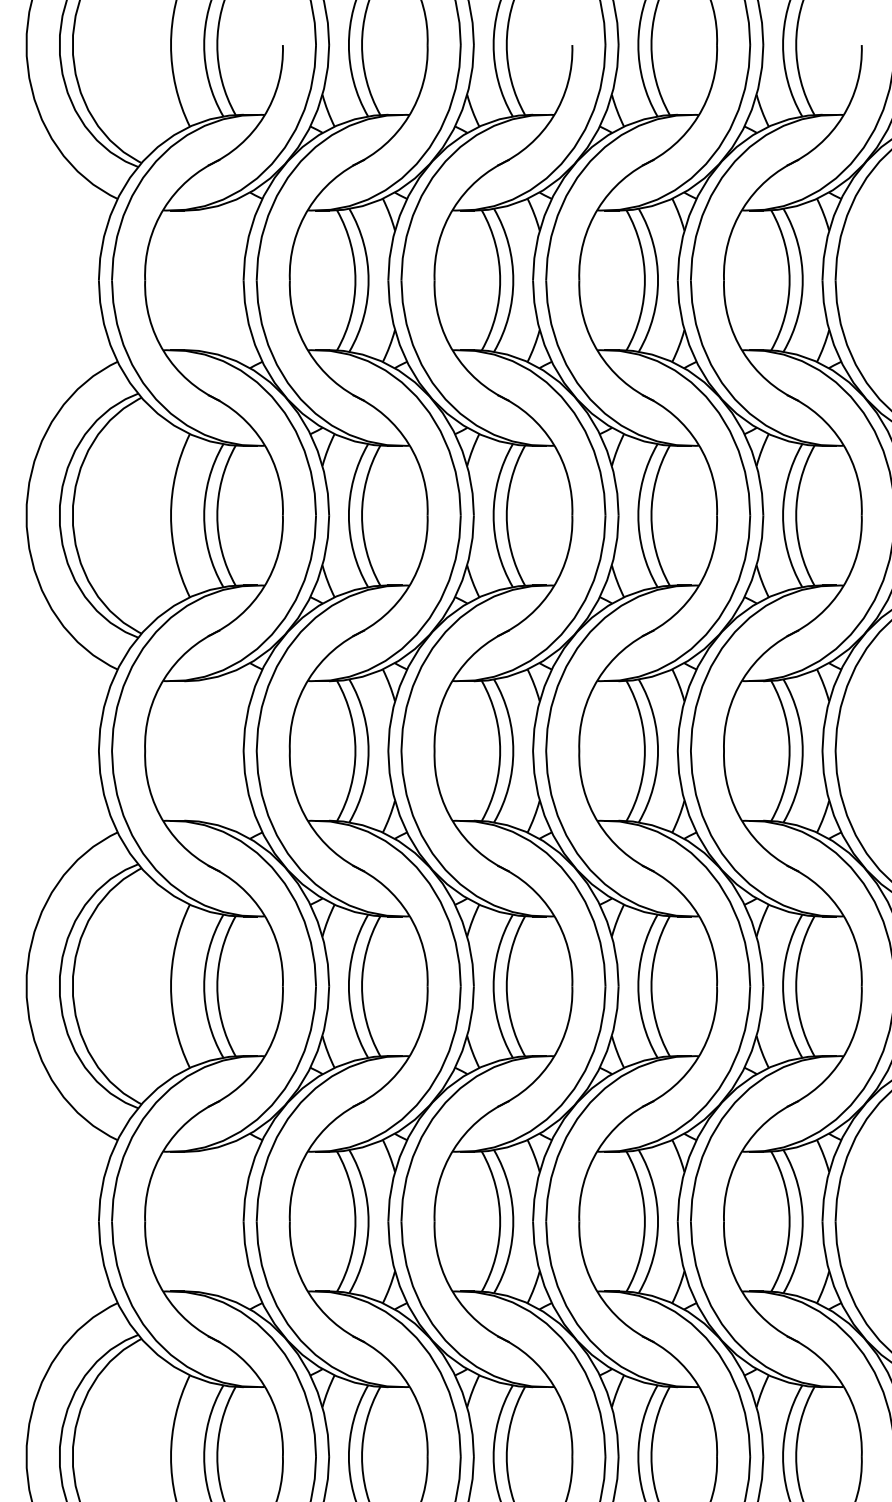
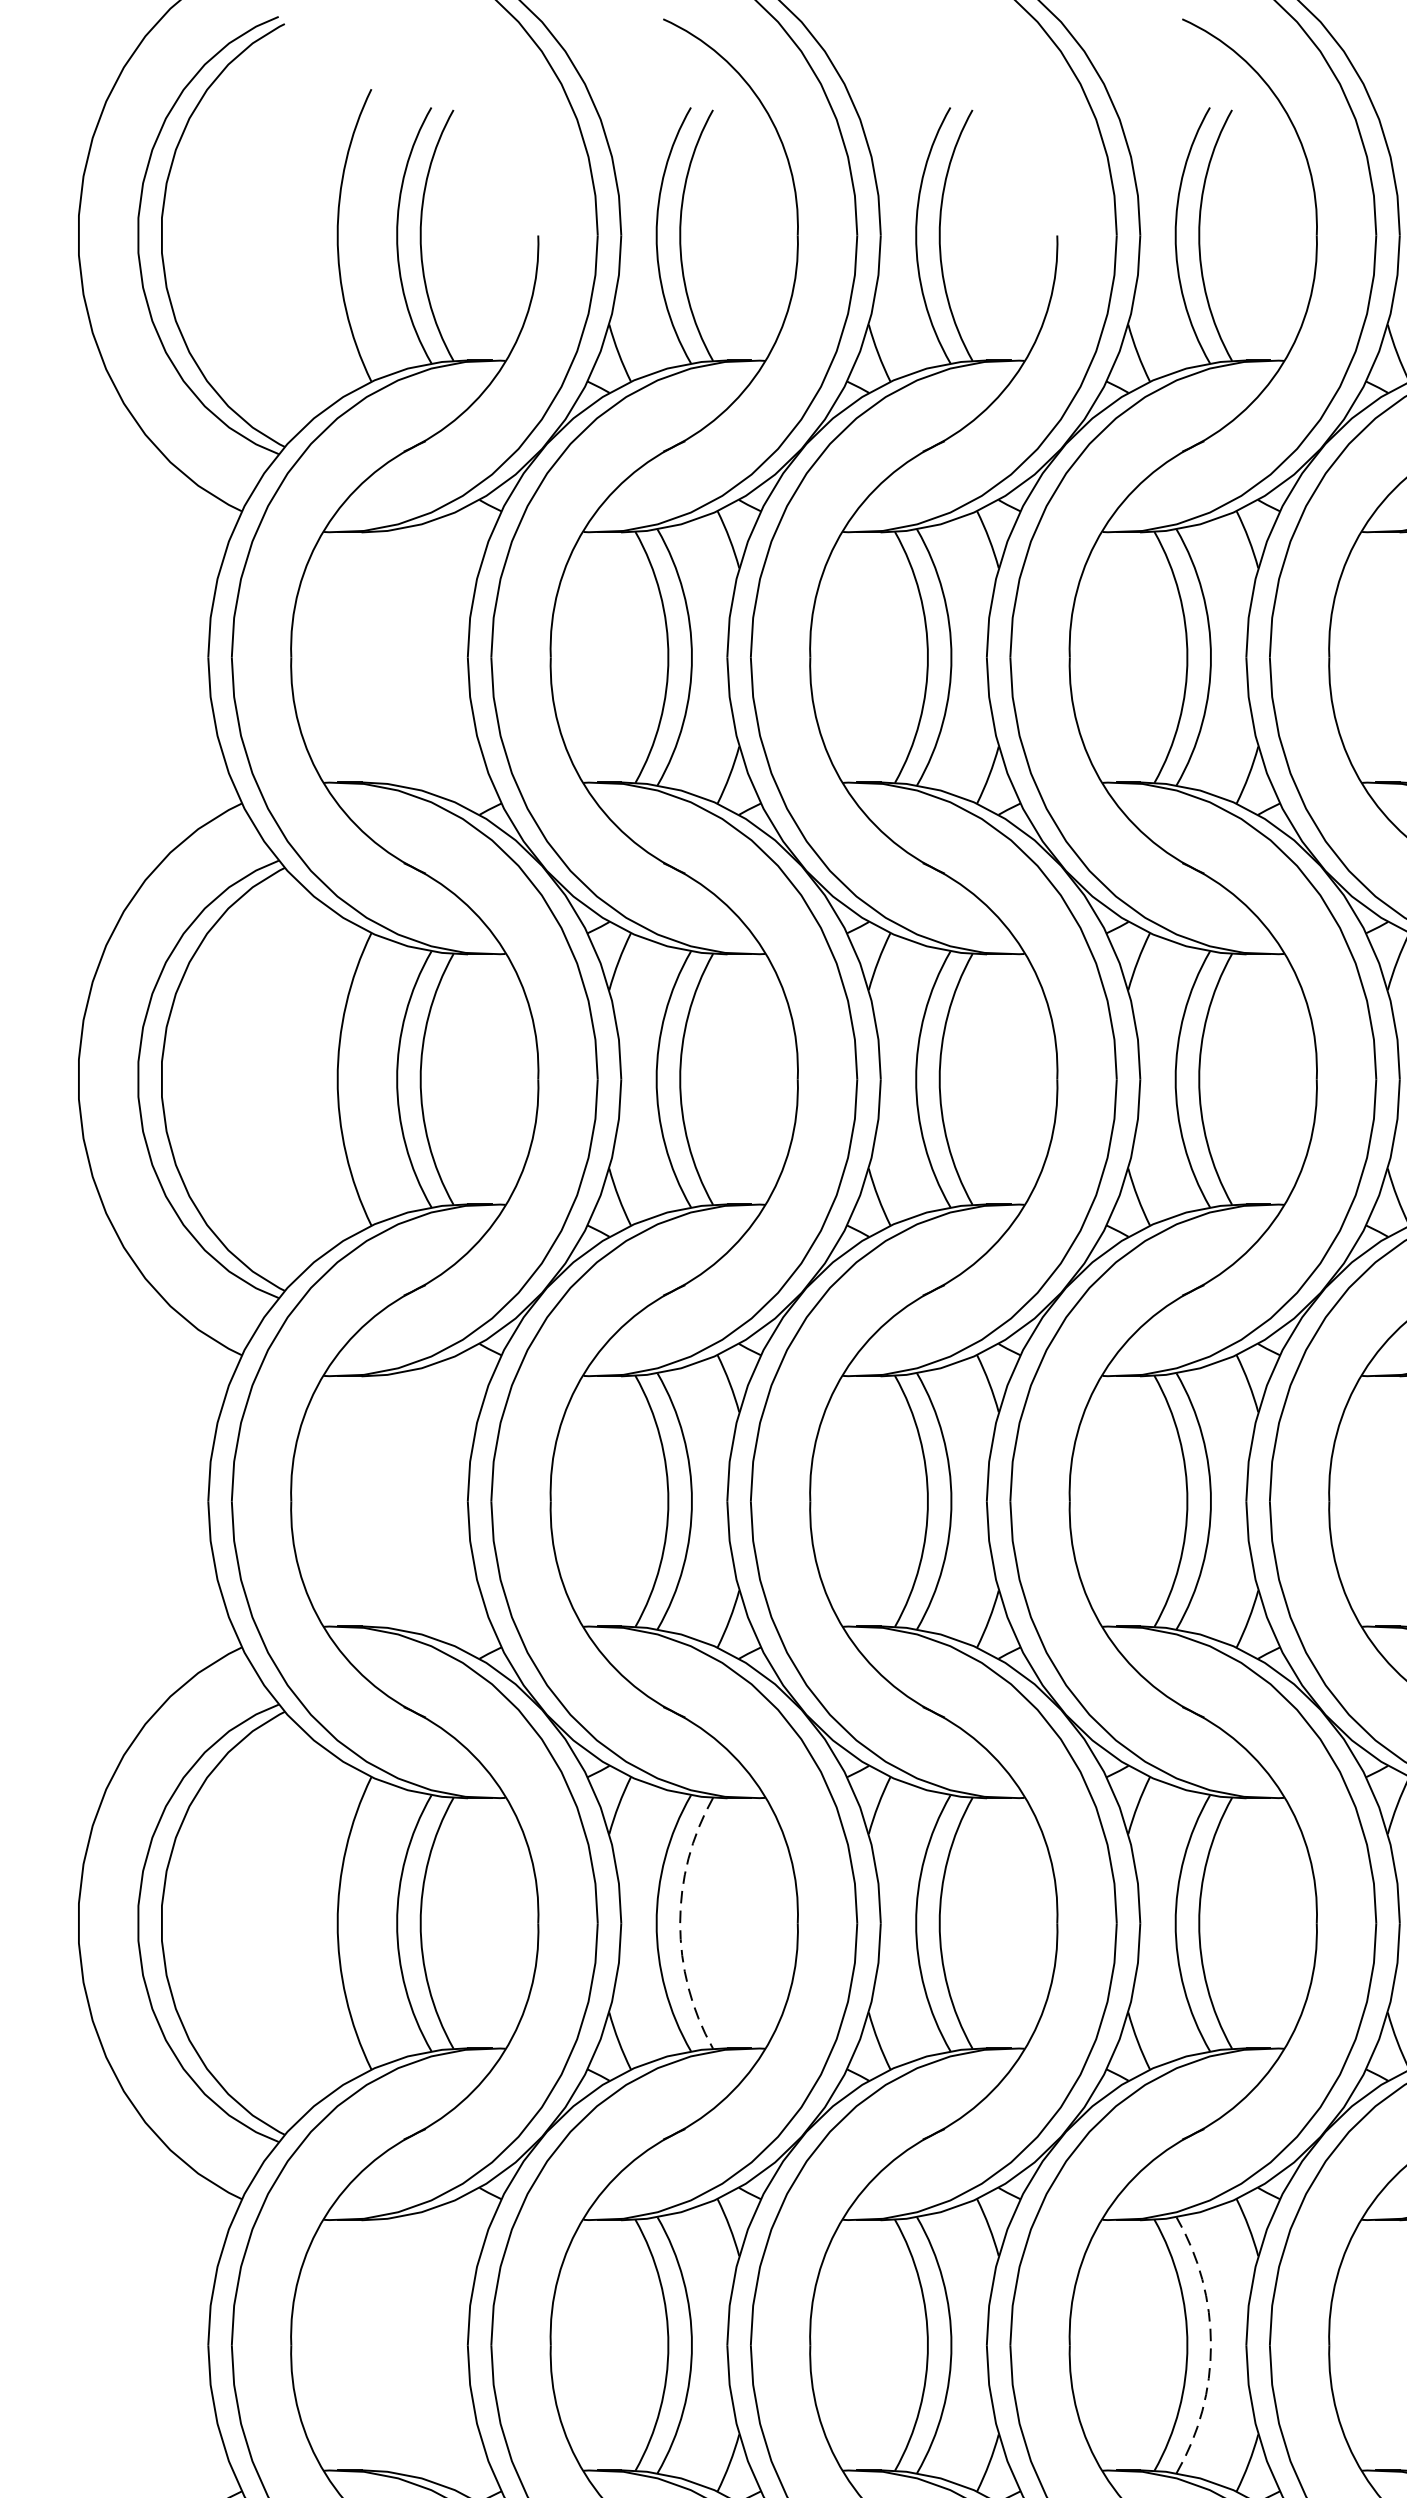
arc: (362, 986) -> (681, 1923), solid -> dashed
arc: (658, 1221) -> (1211, 2345), solid -> dashed

